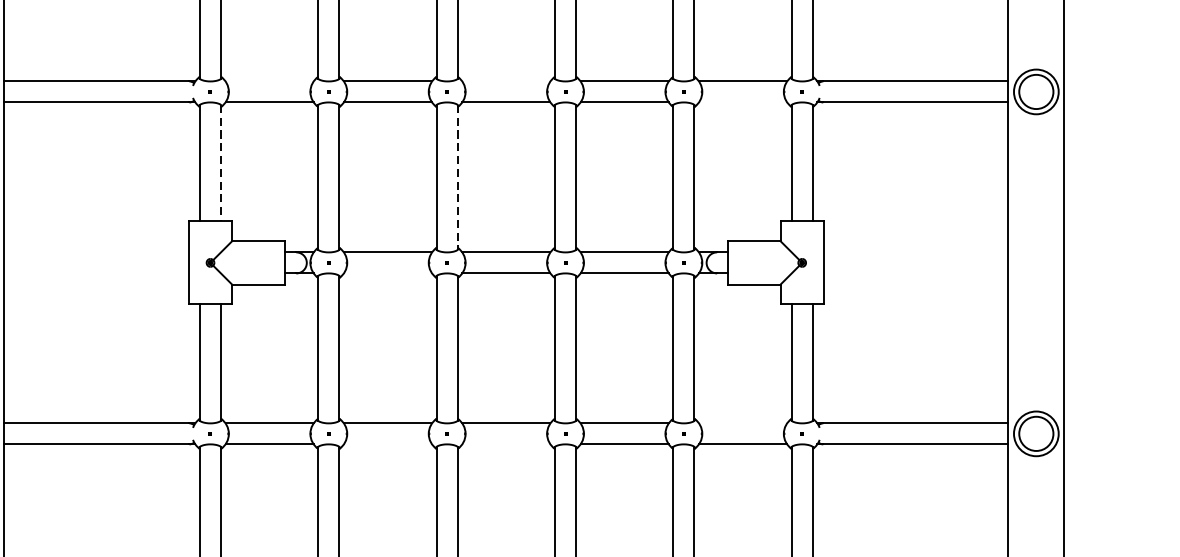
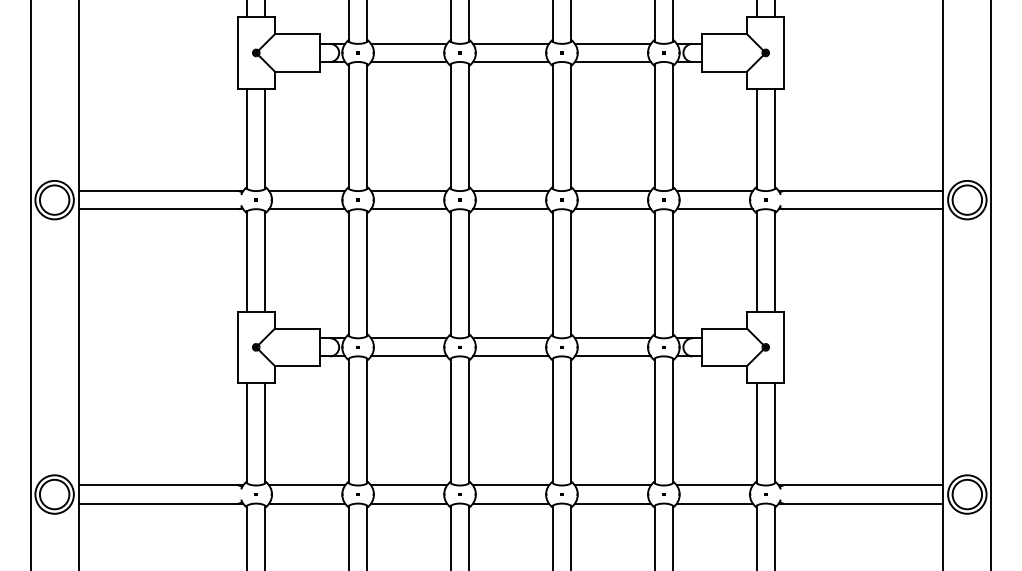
line: (270, 81) -> (307, 191), added
line: (505, 81) -> (510, 191), added
line: (742, 102) -> (714, 209), added
line: (221, 164) -> (265, 262), dashed -> solid
line: (458, 178) -> (469, 274), dashed -> solid
line: (388, 273) -> (409, 356), added
line: (742, 423) -> (714, 485), added
line: (388, 444) -> (409, 503), added
line: (505, 444) -> (510, 503), added

